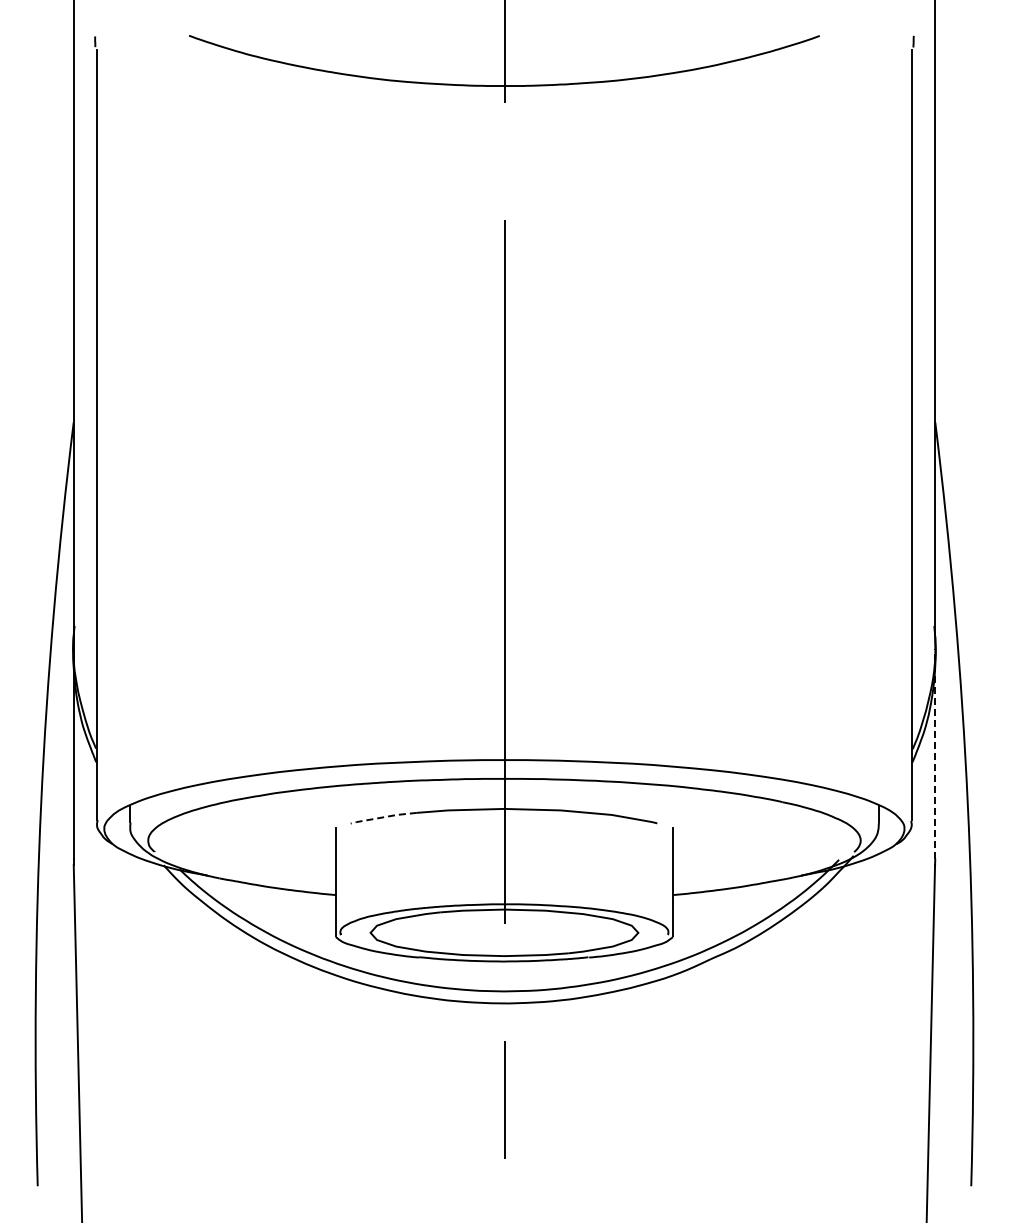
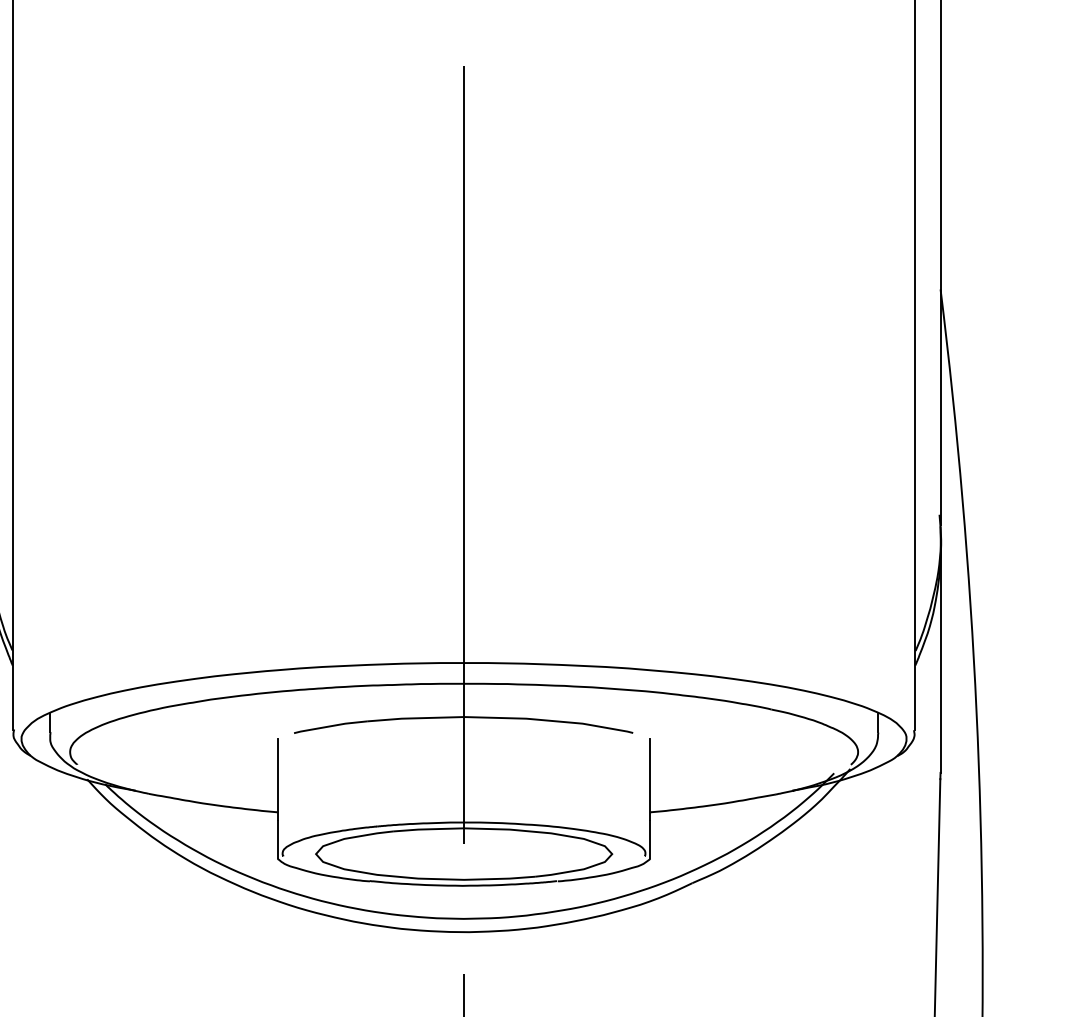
line: (935, 753) -> (940, 655), dashed -> solid
line: (383, 817) -> (330, 726), dashed -> solid

